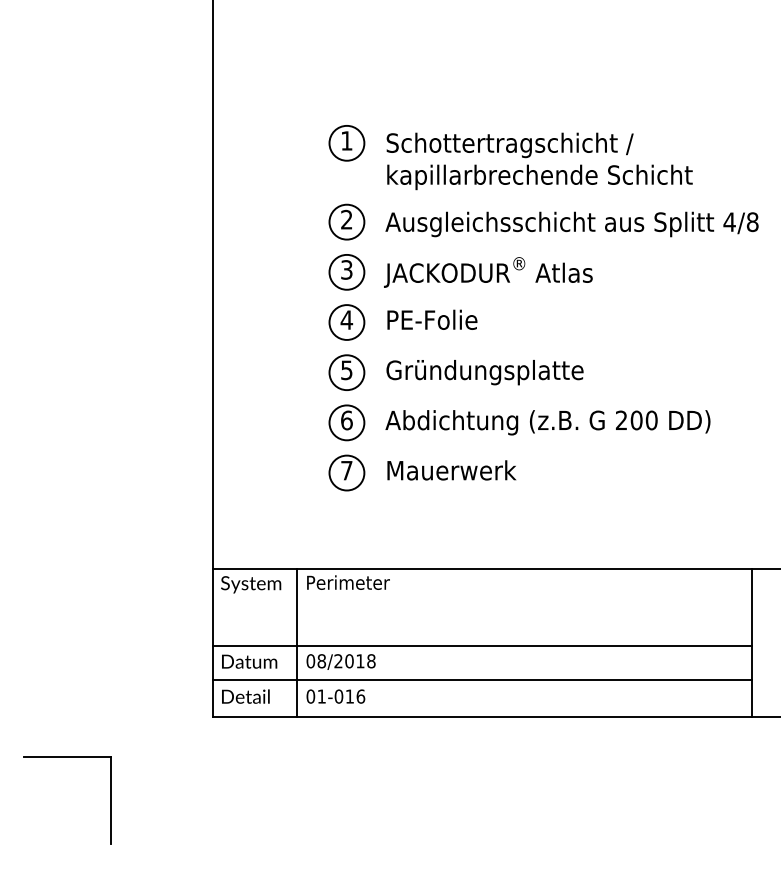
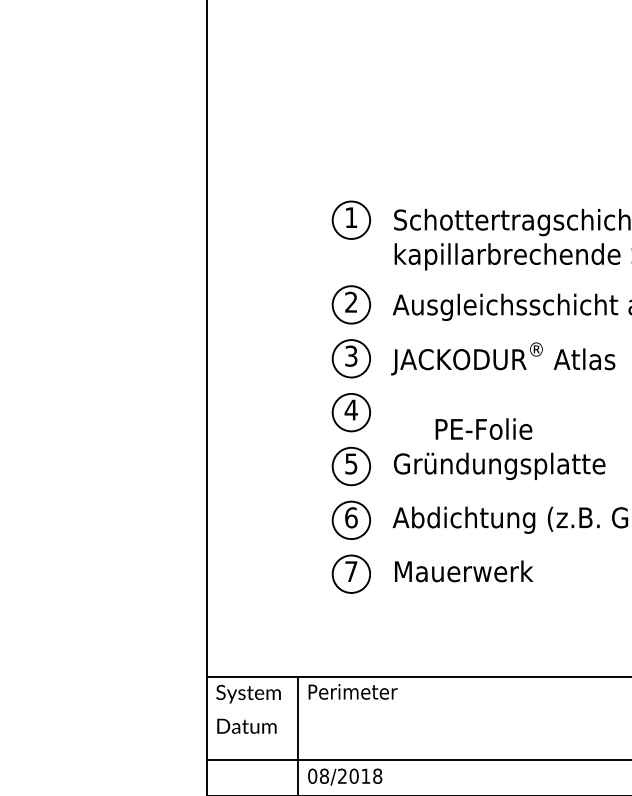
text: (432, 319) -> (484, 428), moved
text: (249, 661) -> (246, 726), moved

